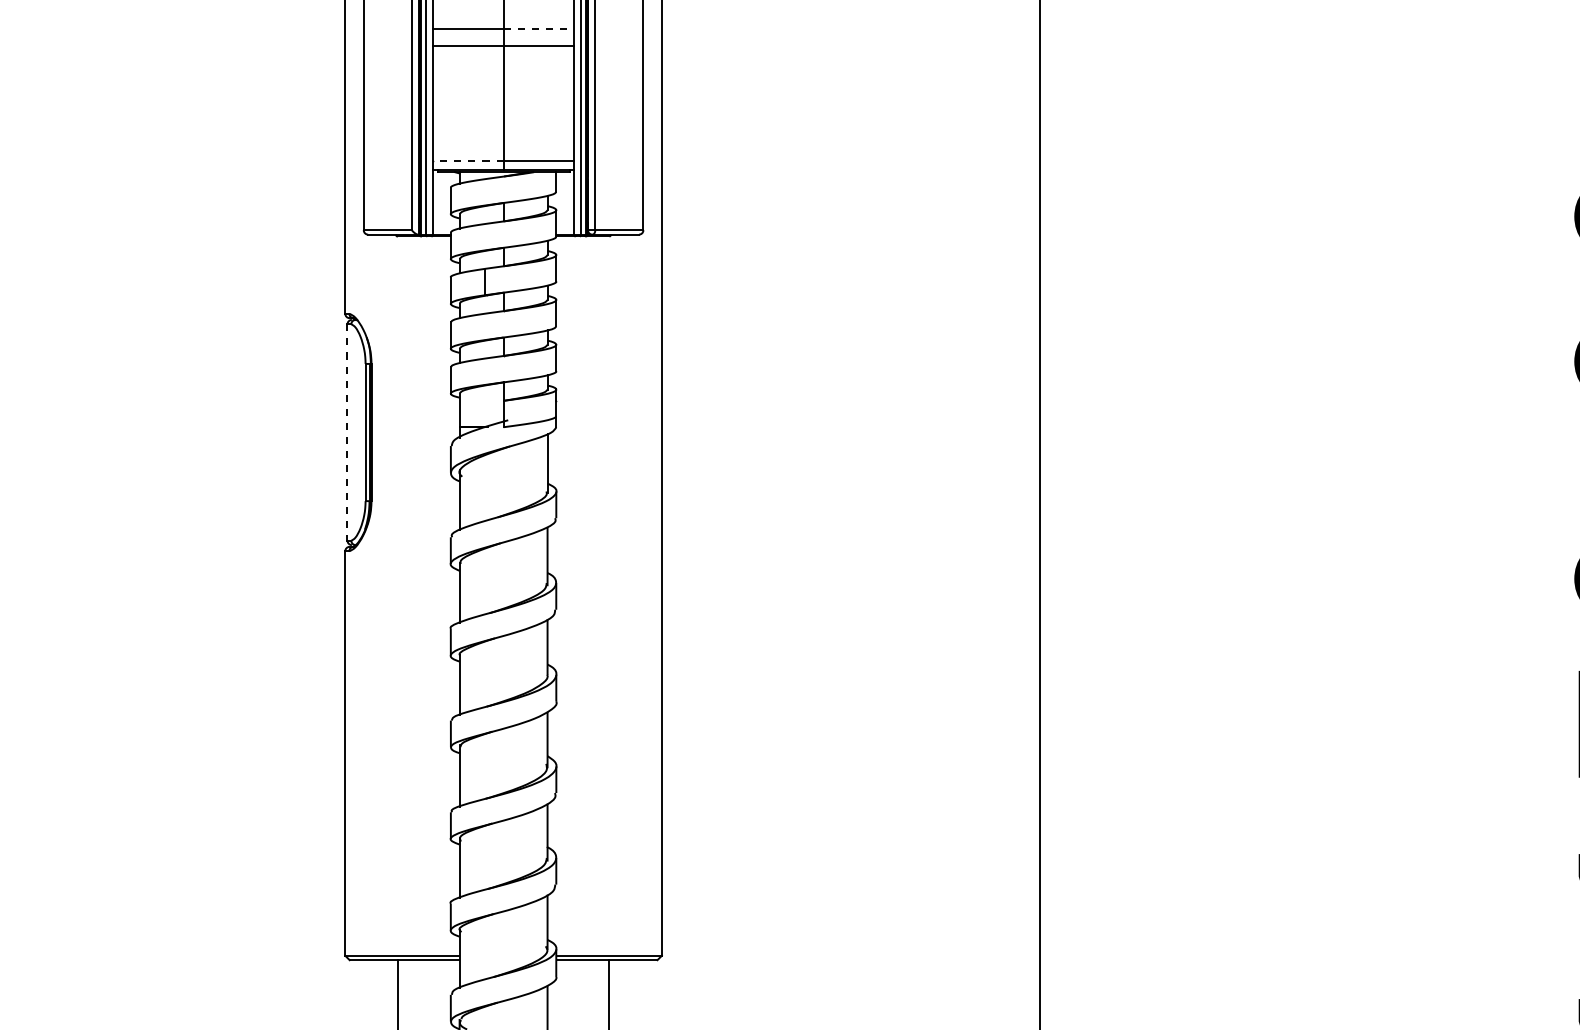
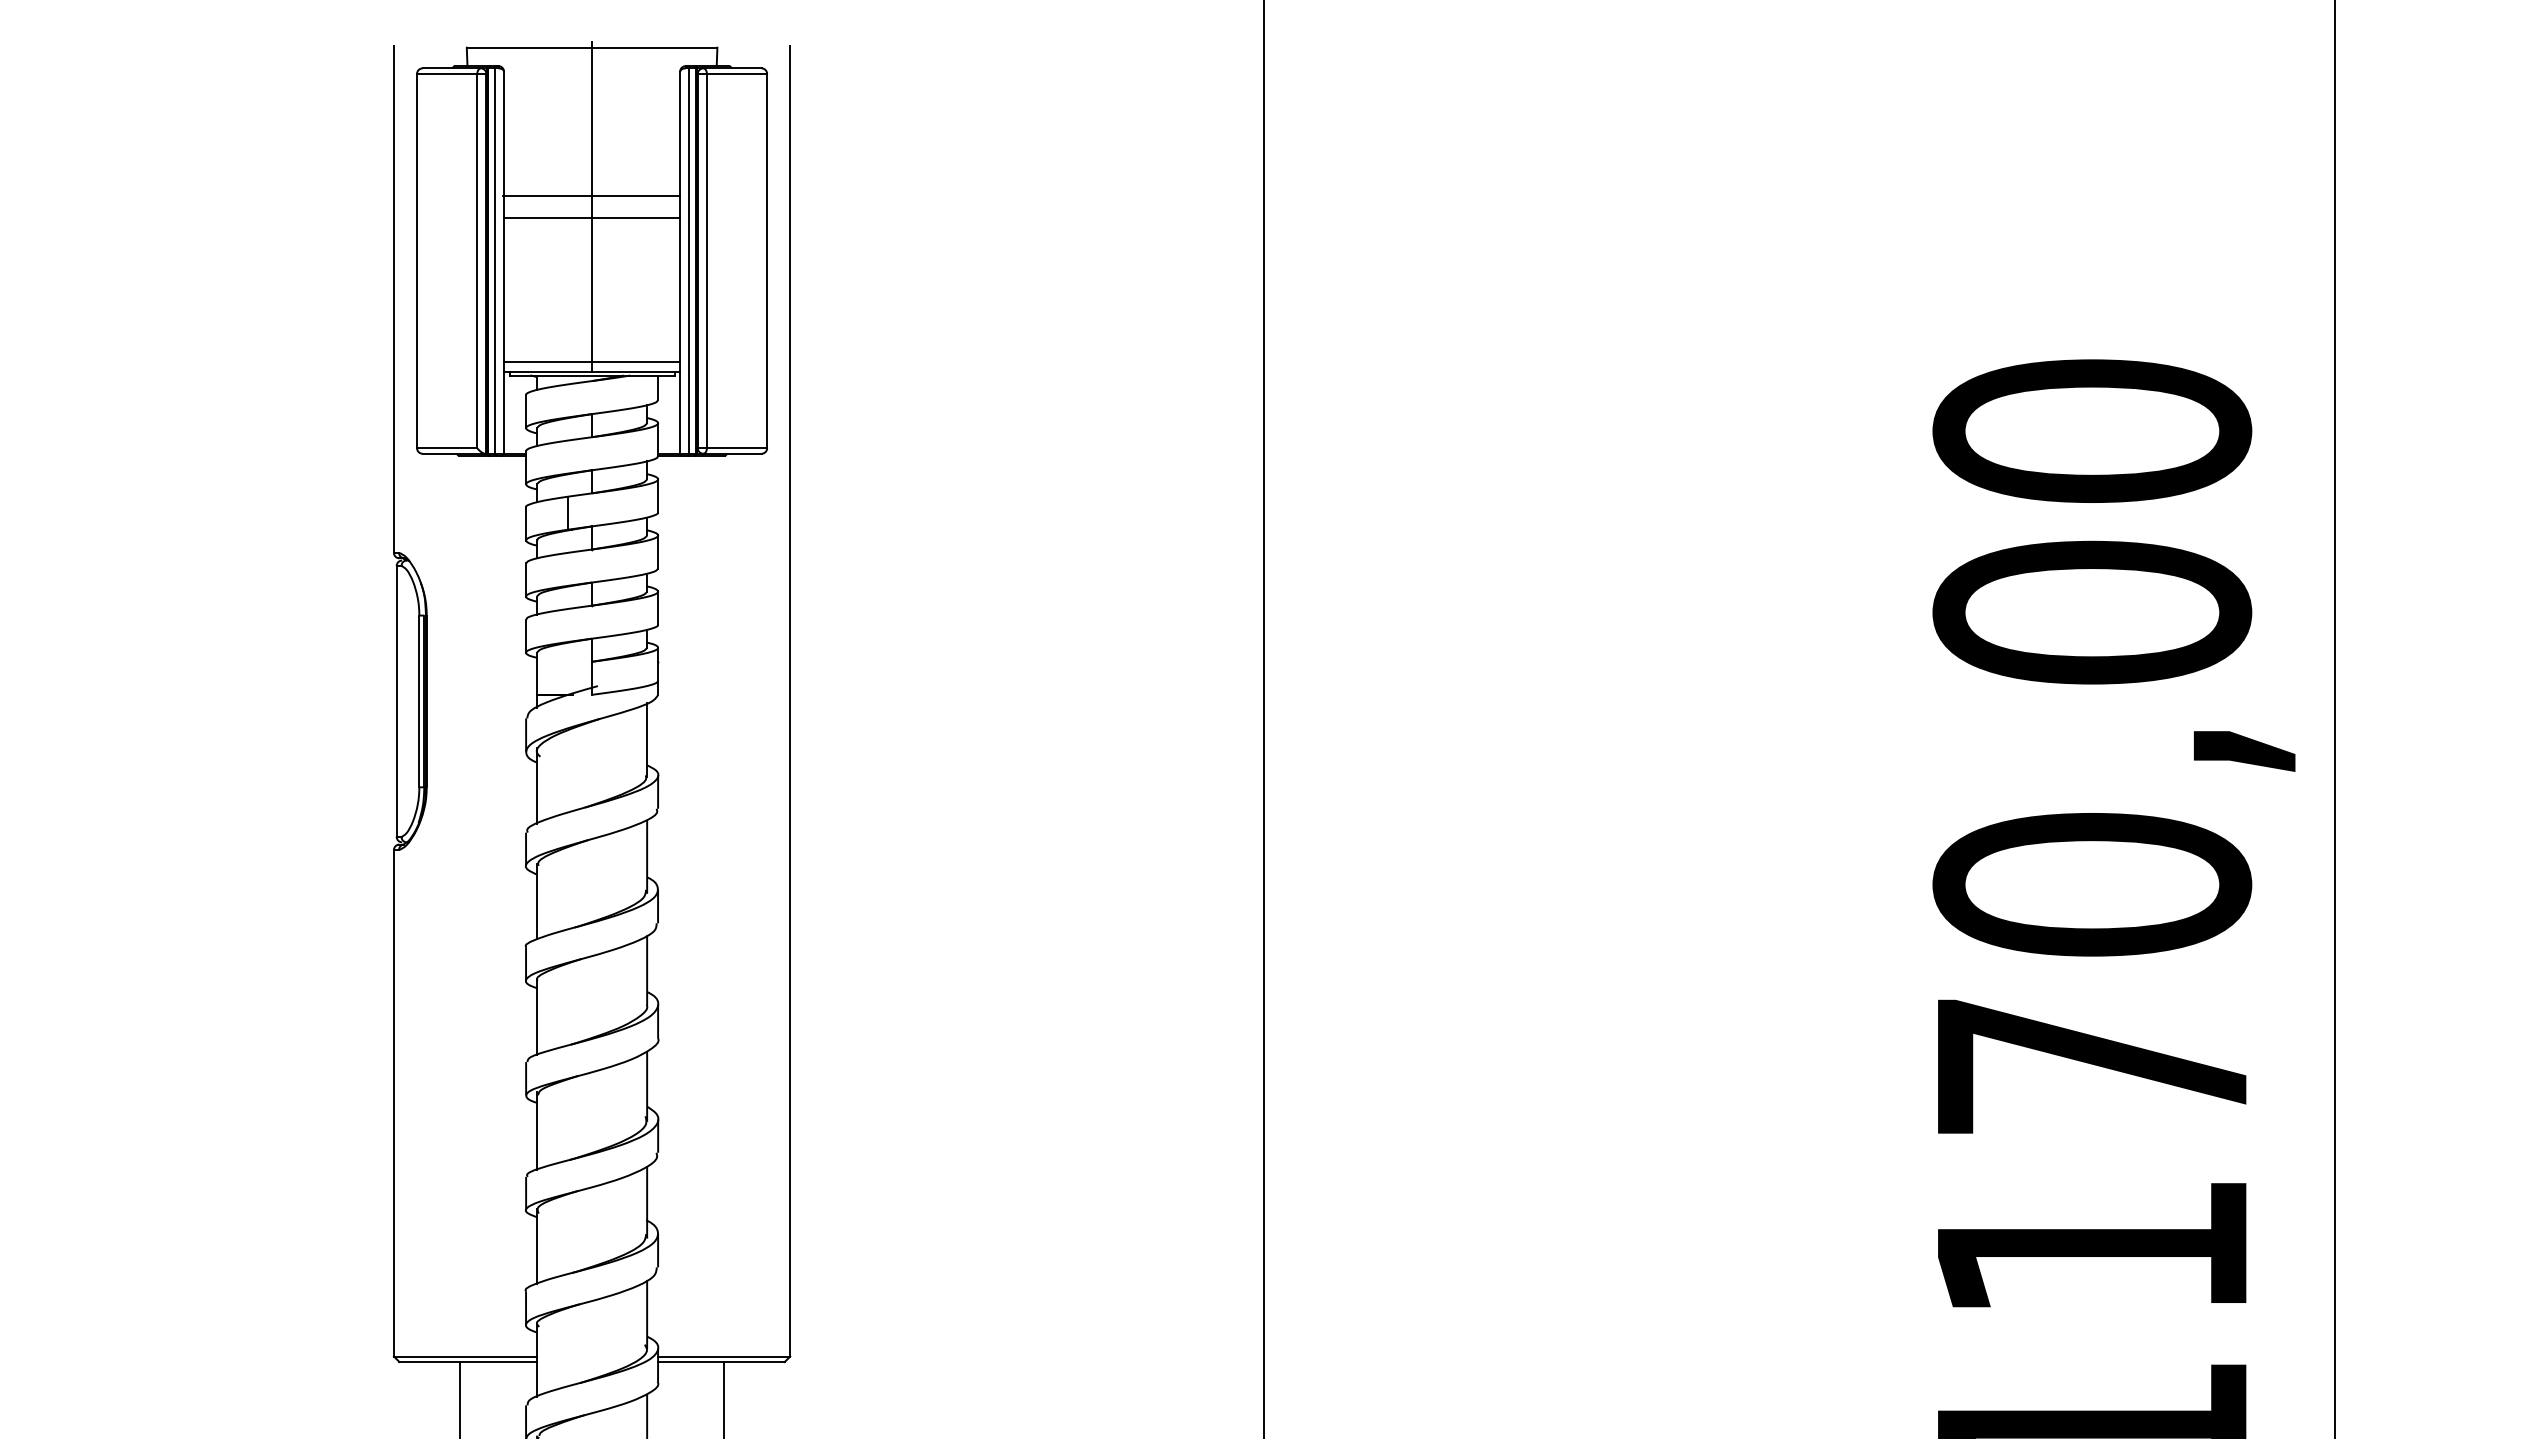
line: (538, 29) -> (635, 196), dashed -> solid
line: (467, 160) -> (547, 361), dashed -> solid
line: (347, 432) -> (396, 701), dashed -> solid

